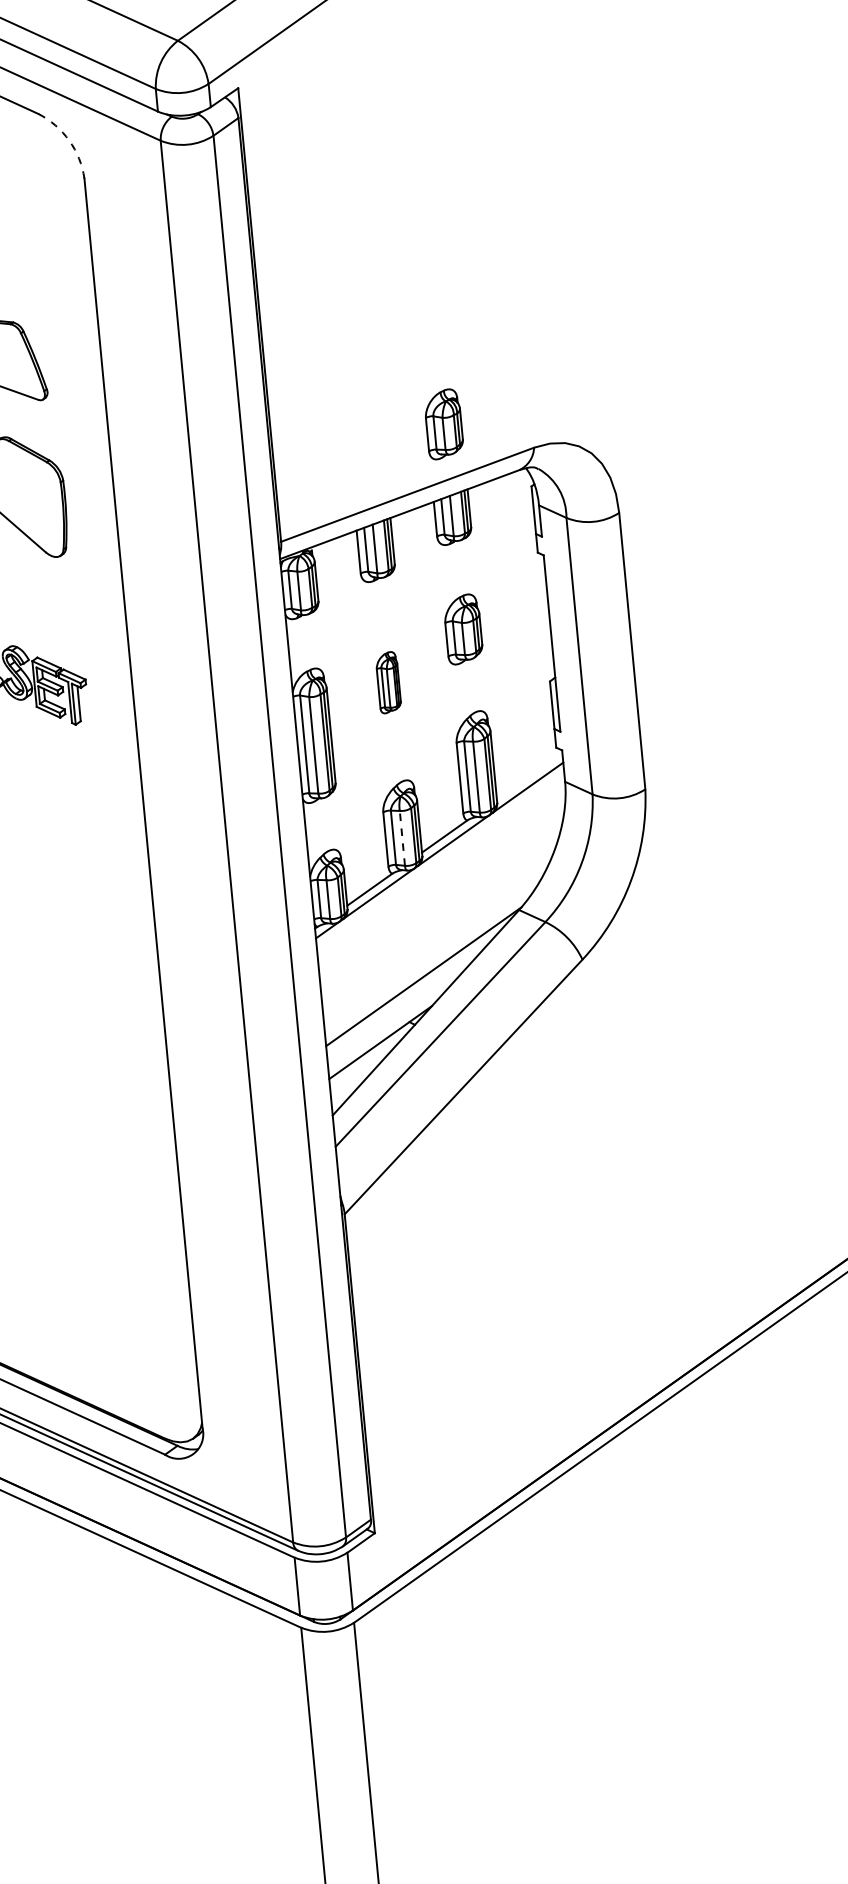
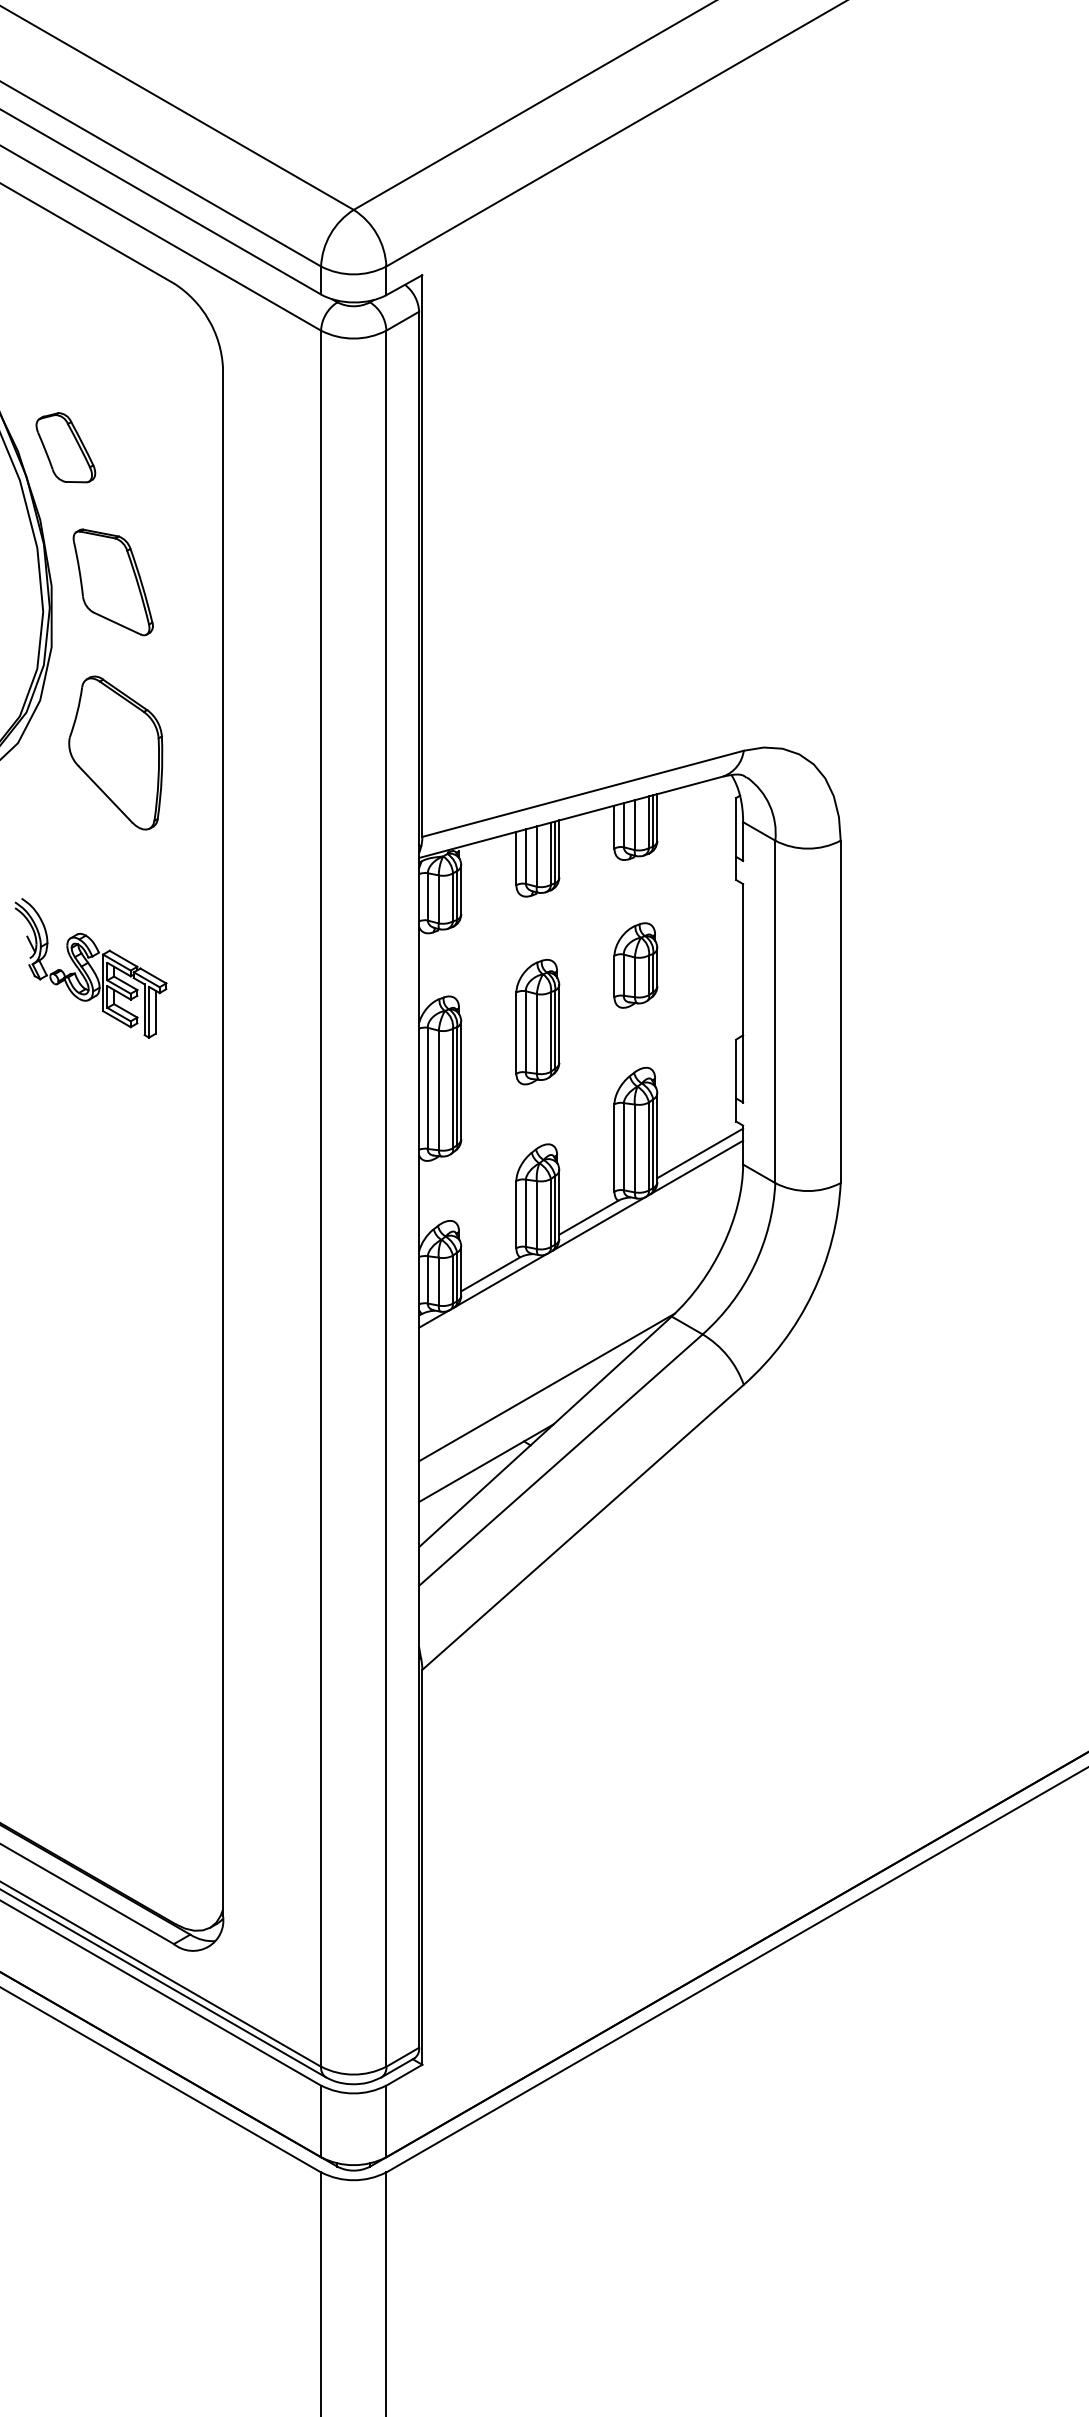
arc: (68, 140) -> (208, 319), dashed -> solid
part: (443, 424) -> (635, 711), removed
part: (388, 682) -> (537, 1022), size x1.67
line: (529, 776) -> (700, 1153), added
line: (402, 838) -> (536, 1215), dashed -> solid

